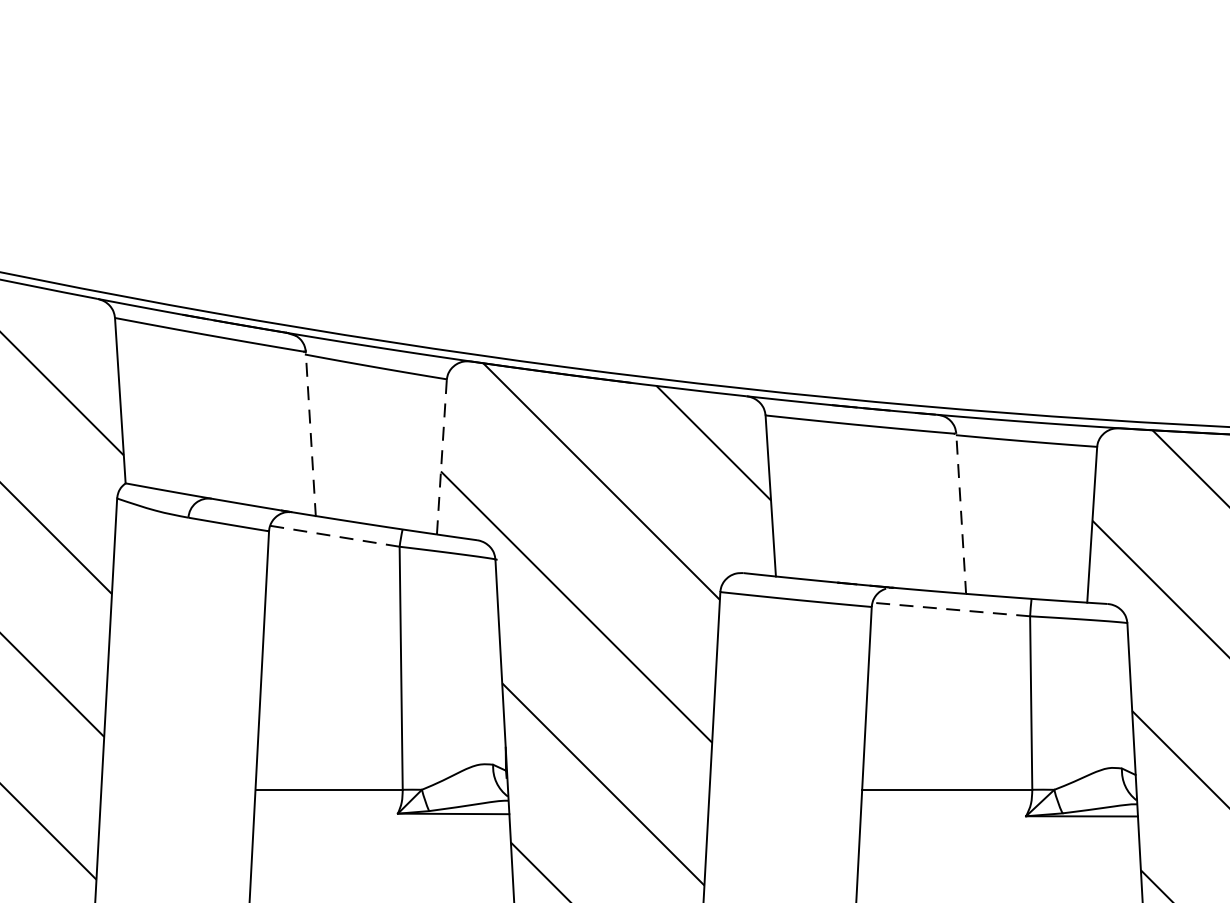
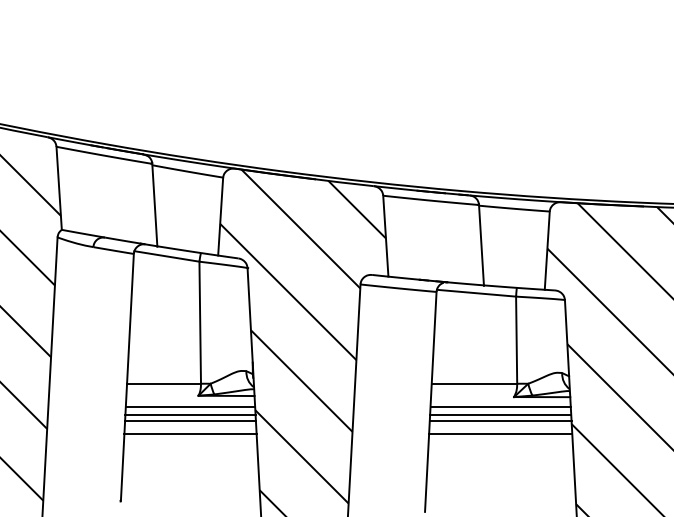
line: (310, 432) -> (154, 204), dashed -> solid
line: (441, 456) -> (220, 216), dashed -> solid
line: (961, 512) -> (481, 244), dashed -> solid
line: (334, 536) -> (166, 256), dashed -> solid
line: (951, 610) -> (476, 293), dashed -> solid
line: (381, 837) -> (190, 407), added
line: (999, 837) -> (500, 407), added
line: (381, 852) -> (190, 415), added
line: (999, 852) -> (500, 415), added
line: (381, 862) -> (190, 420), added
line: (999, 862) -> (500, 420), added
line: (381, 888) -> (190, 433), added
line: (999, 888) -> (500, 433), added

